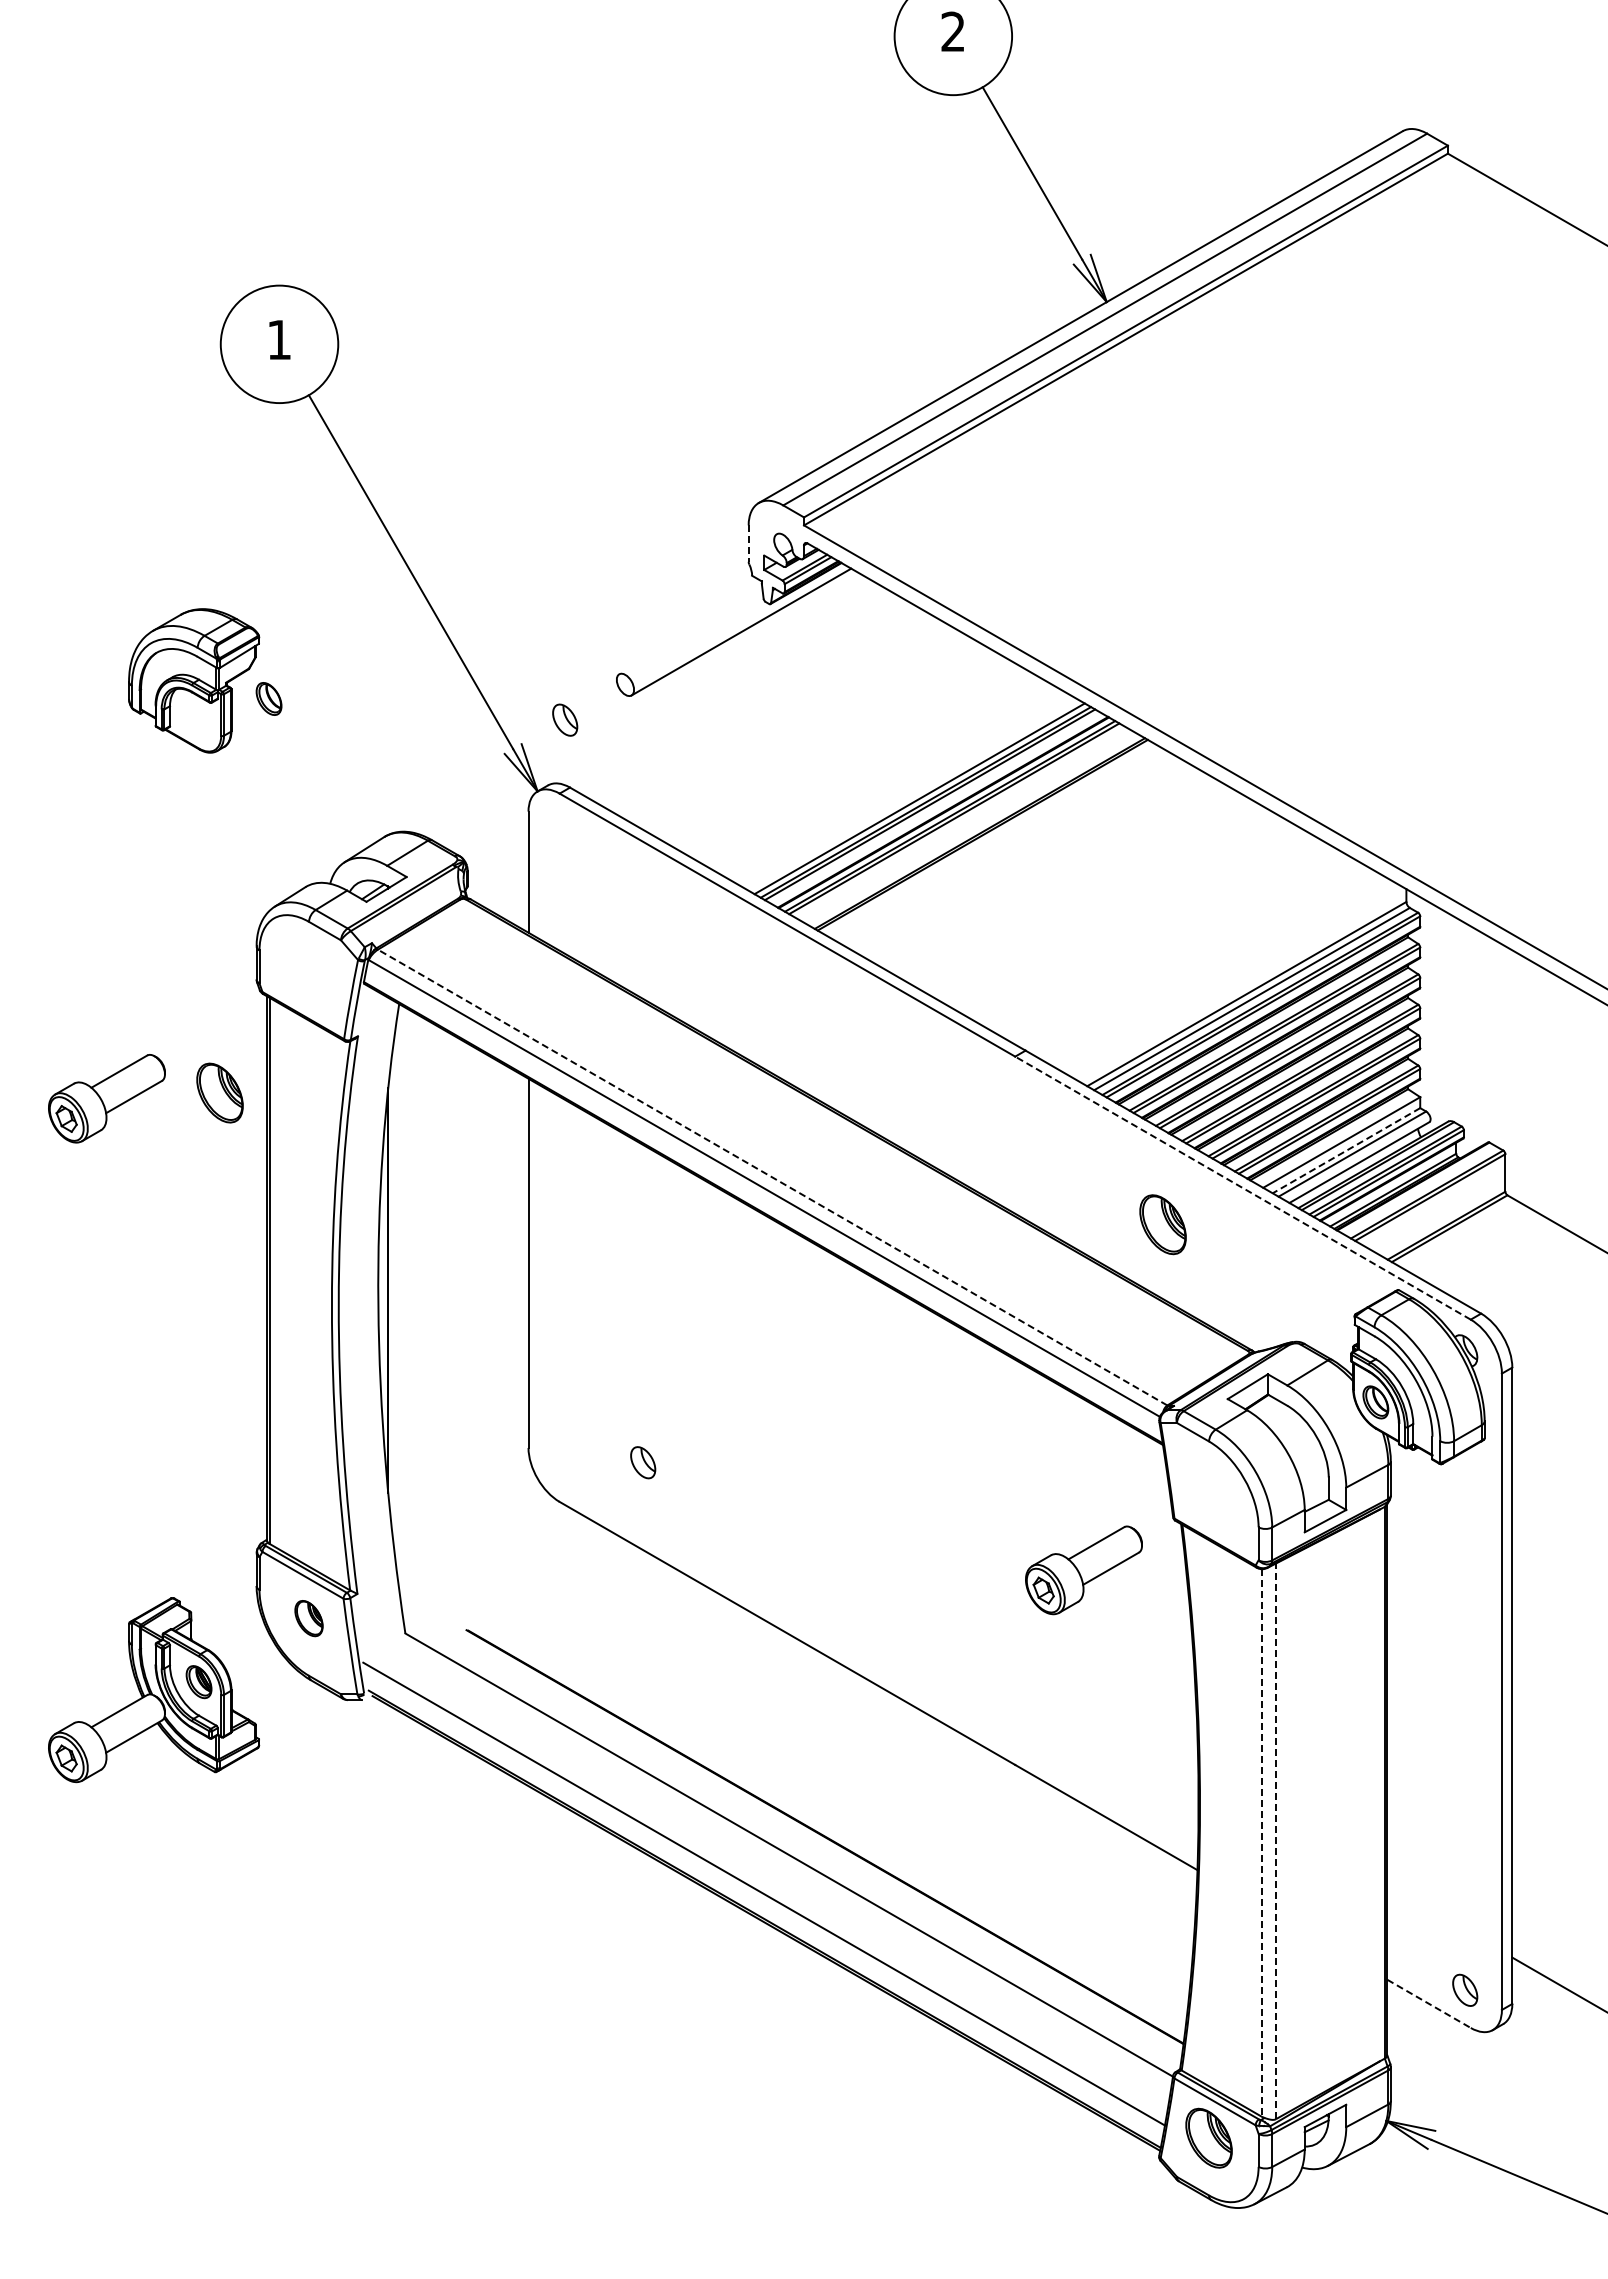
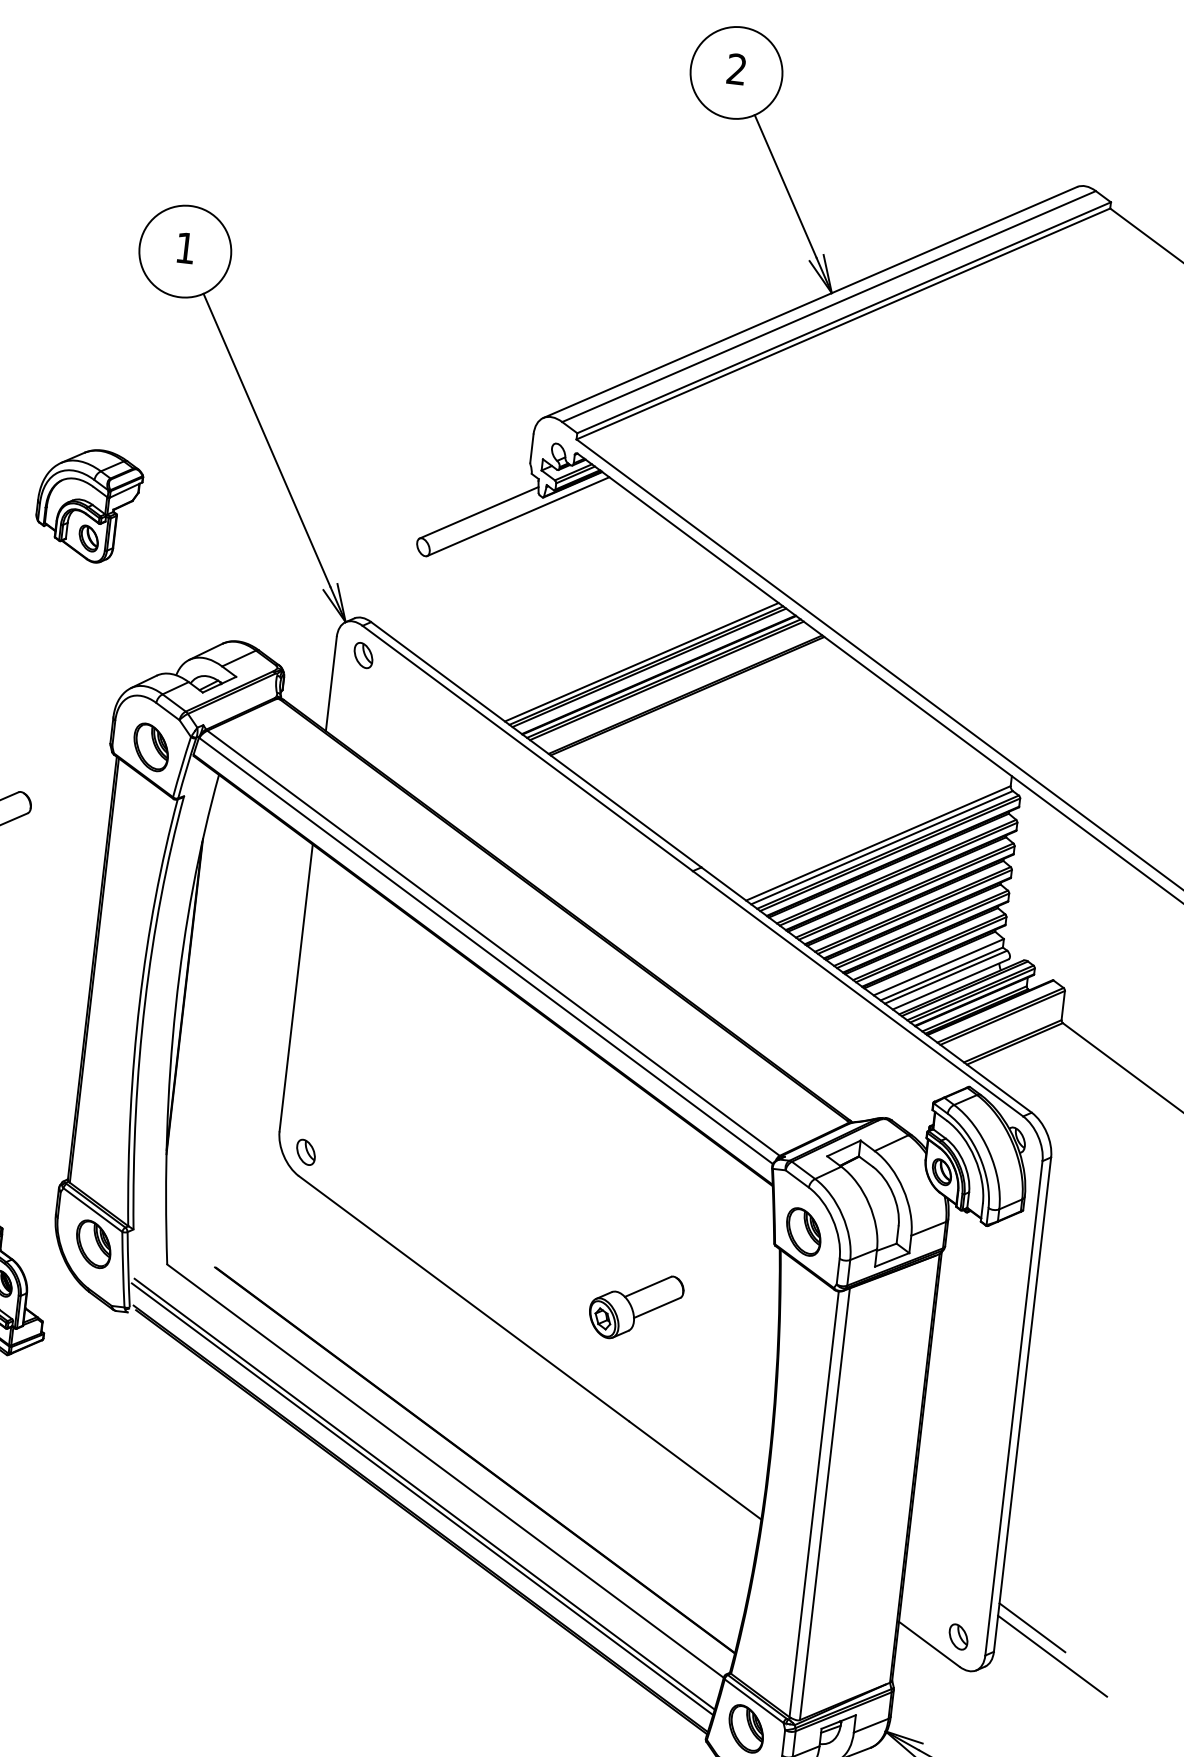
line: (748, 544) -> (531, 449), dashed -> solid
line: (690, 632) -> (478, 512), added
part: (268, 698) -> (88, 538), moved
part: (565, 719) -> (363, 655), moved
part: (219, 1092) -> (150, 746), moved
line: (1346, 1150) -> (941, 973), dashed -> solid
line: (772, 1177) -> (493, 943), dashed -> solid
line: (1242, 1187) -> (857, 993), dashed -> solid
part: (1162, 1224) -> (803, 1231), moved
part: (643, 1462) -> (306, 1152), moved
part: (1083, 1570) -> (635, 1306), moved
part: (308, 1618) -> (93, 1244), size x1.67
line: (1275, 1841) -> (824, 1504), dashed -> solid
line: (1262, 1843) -> (814, 1504), dashed -> solid
line: (766, 1887) -> (424, 1494), added
line: (1557, 1967) -> (1032, 1627), added
line: (1429, 2004) -> (929, 1644), dashed -> solid

